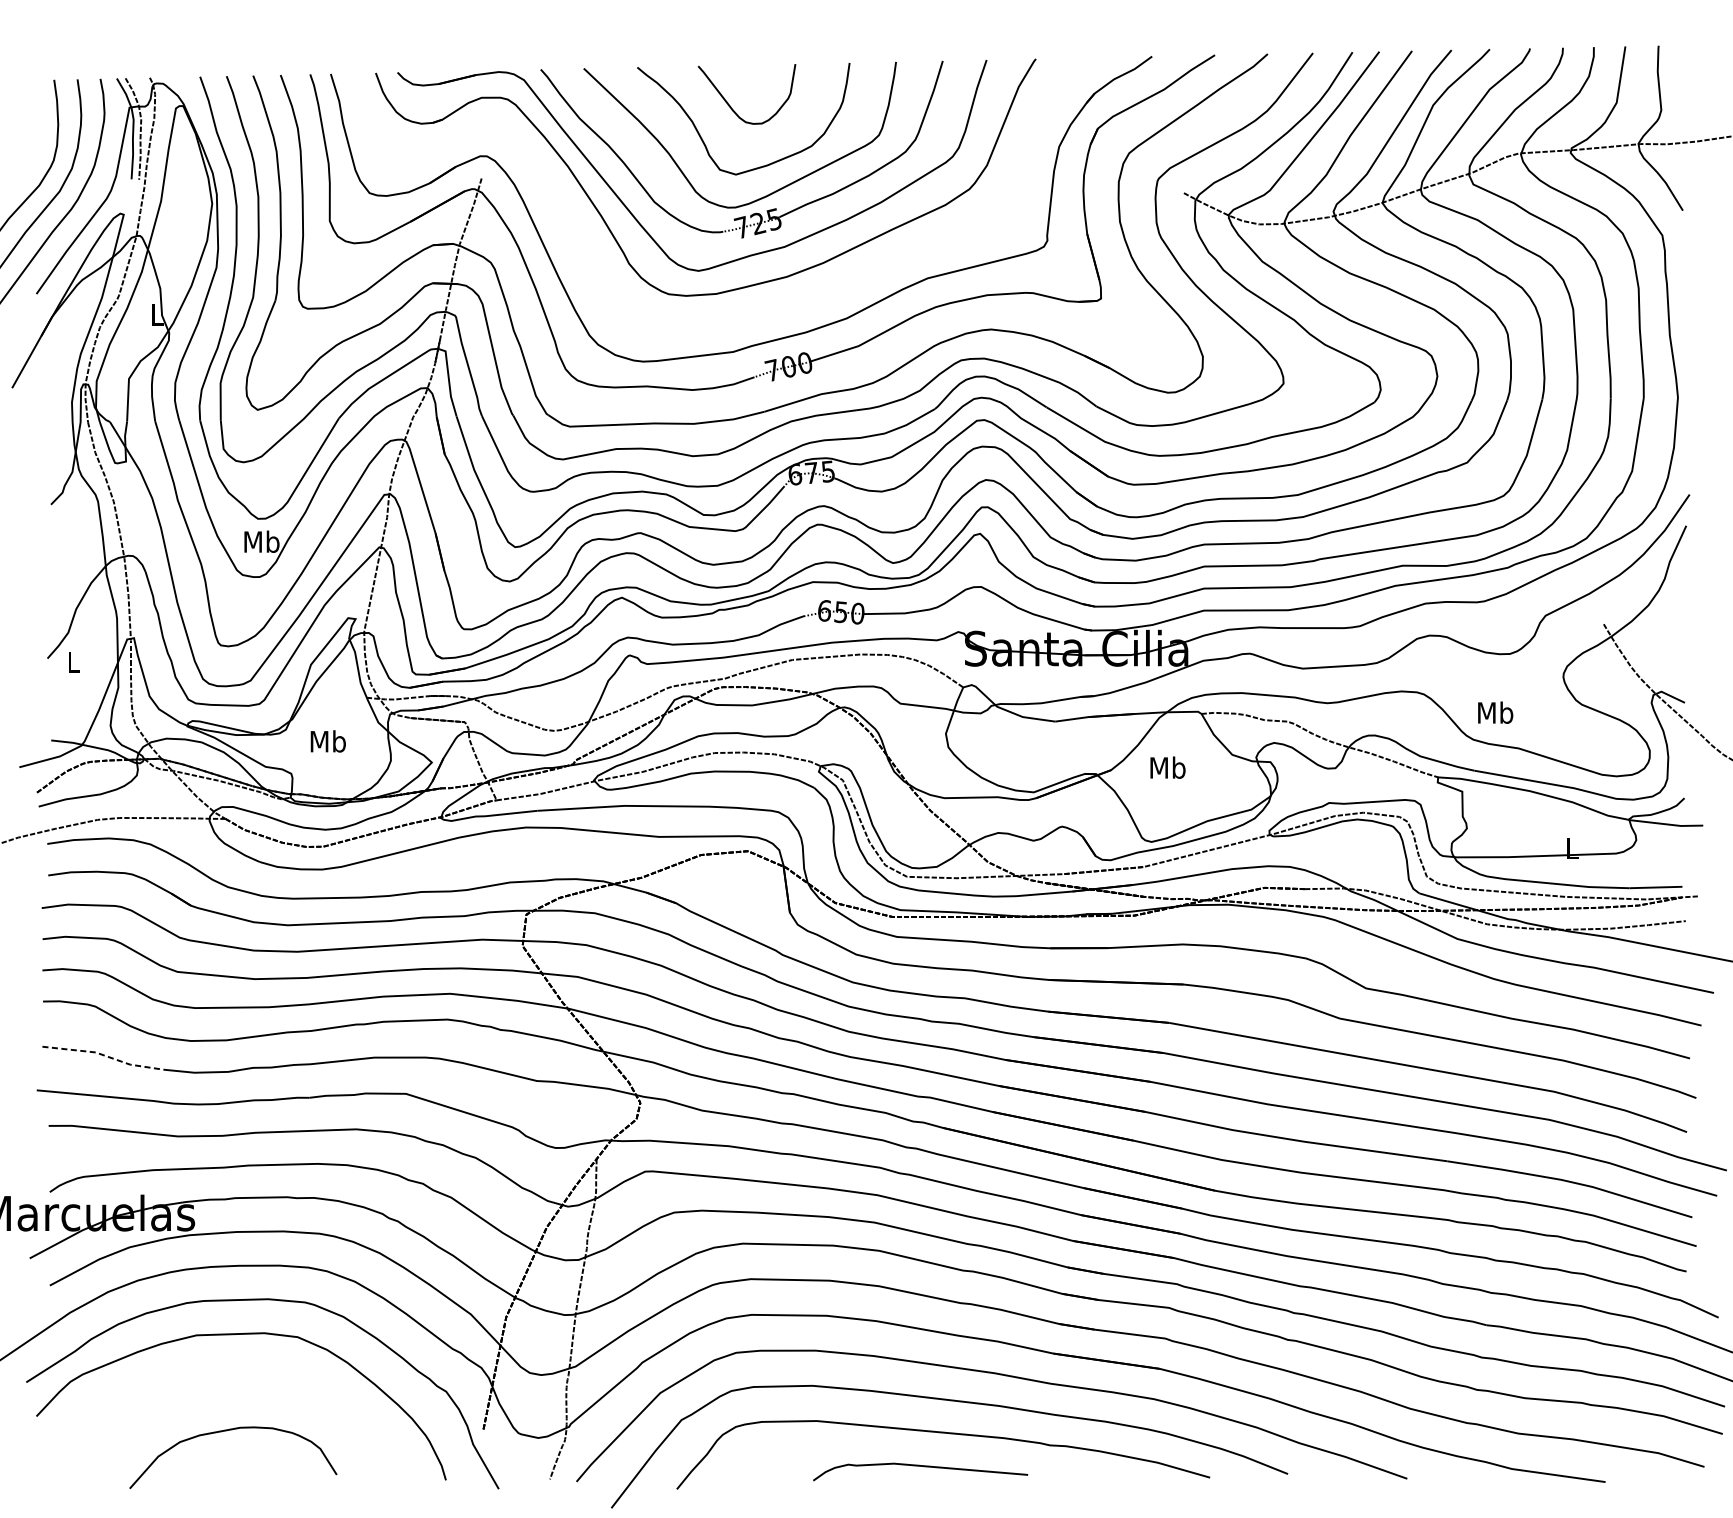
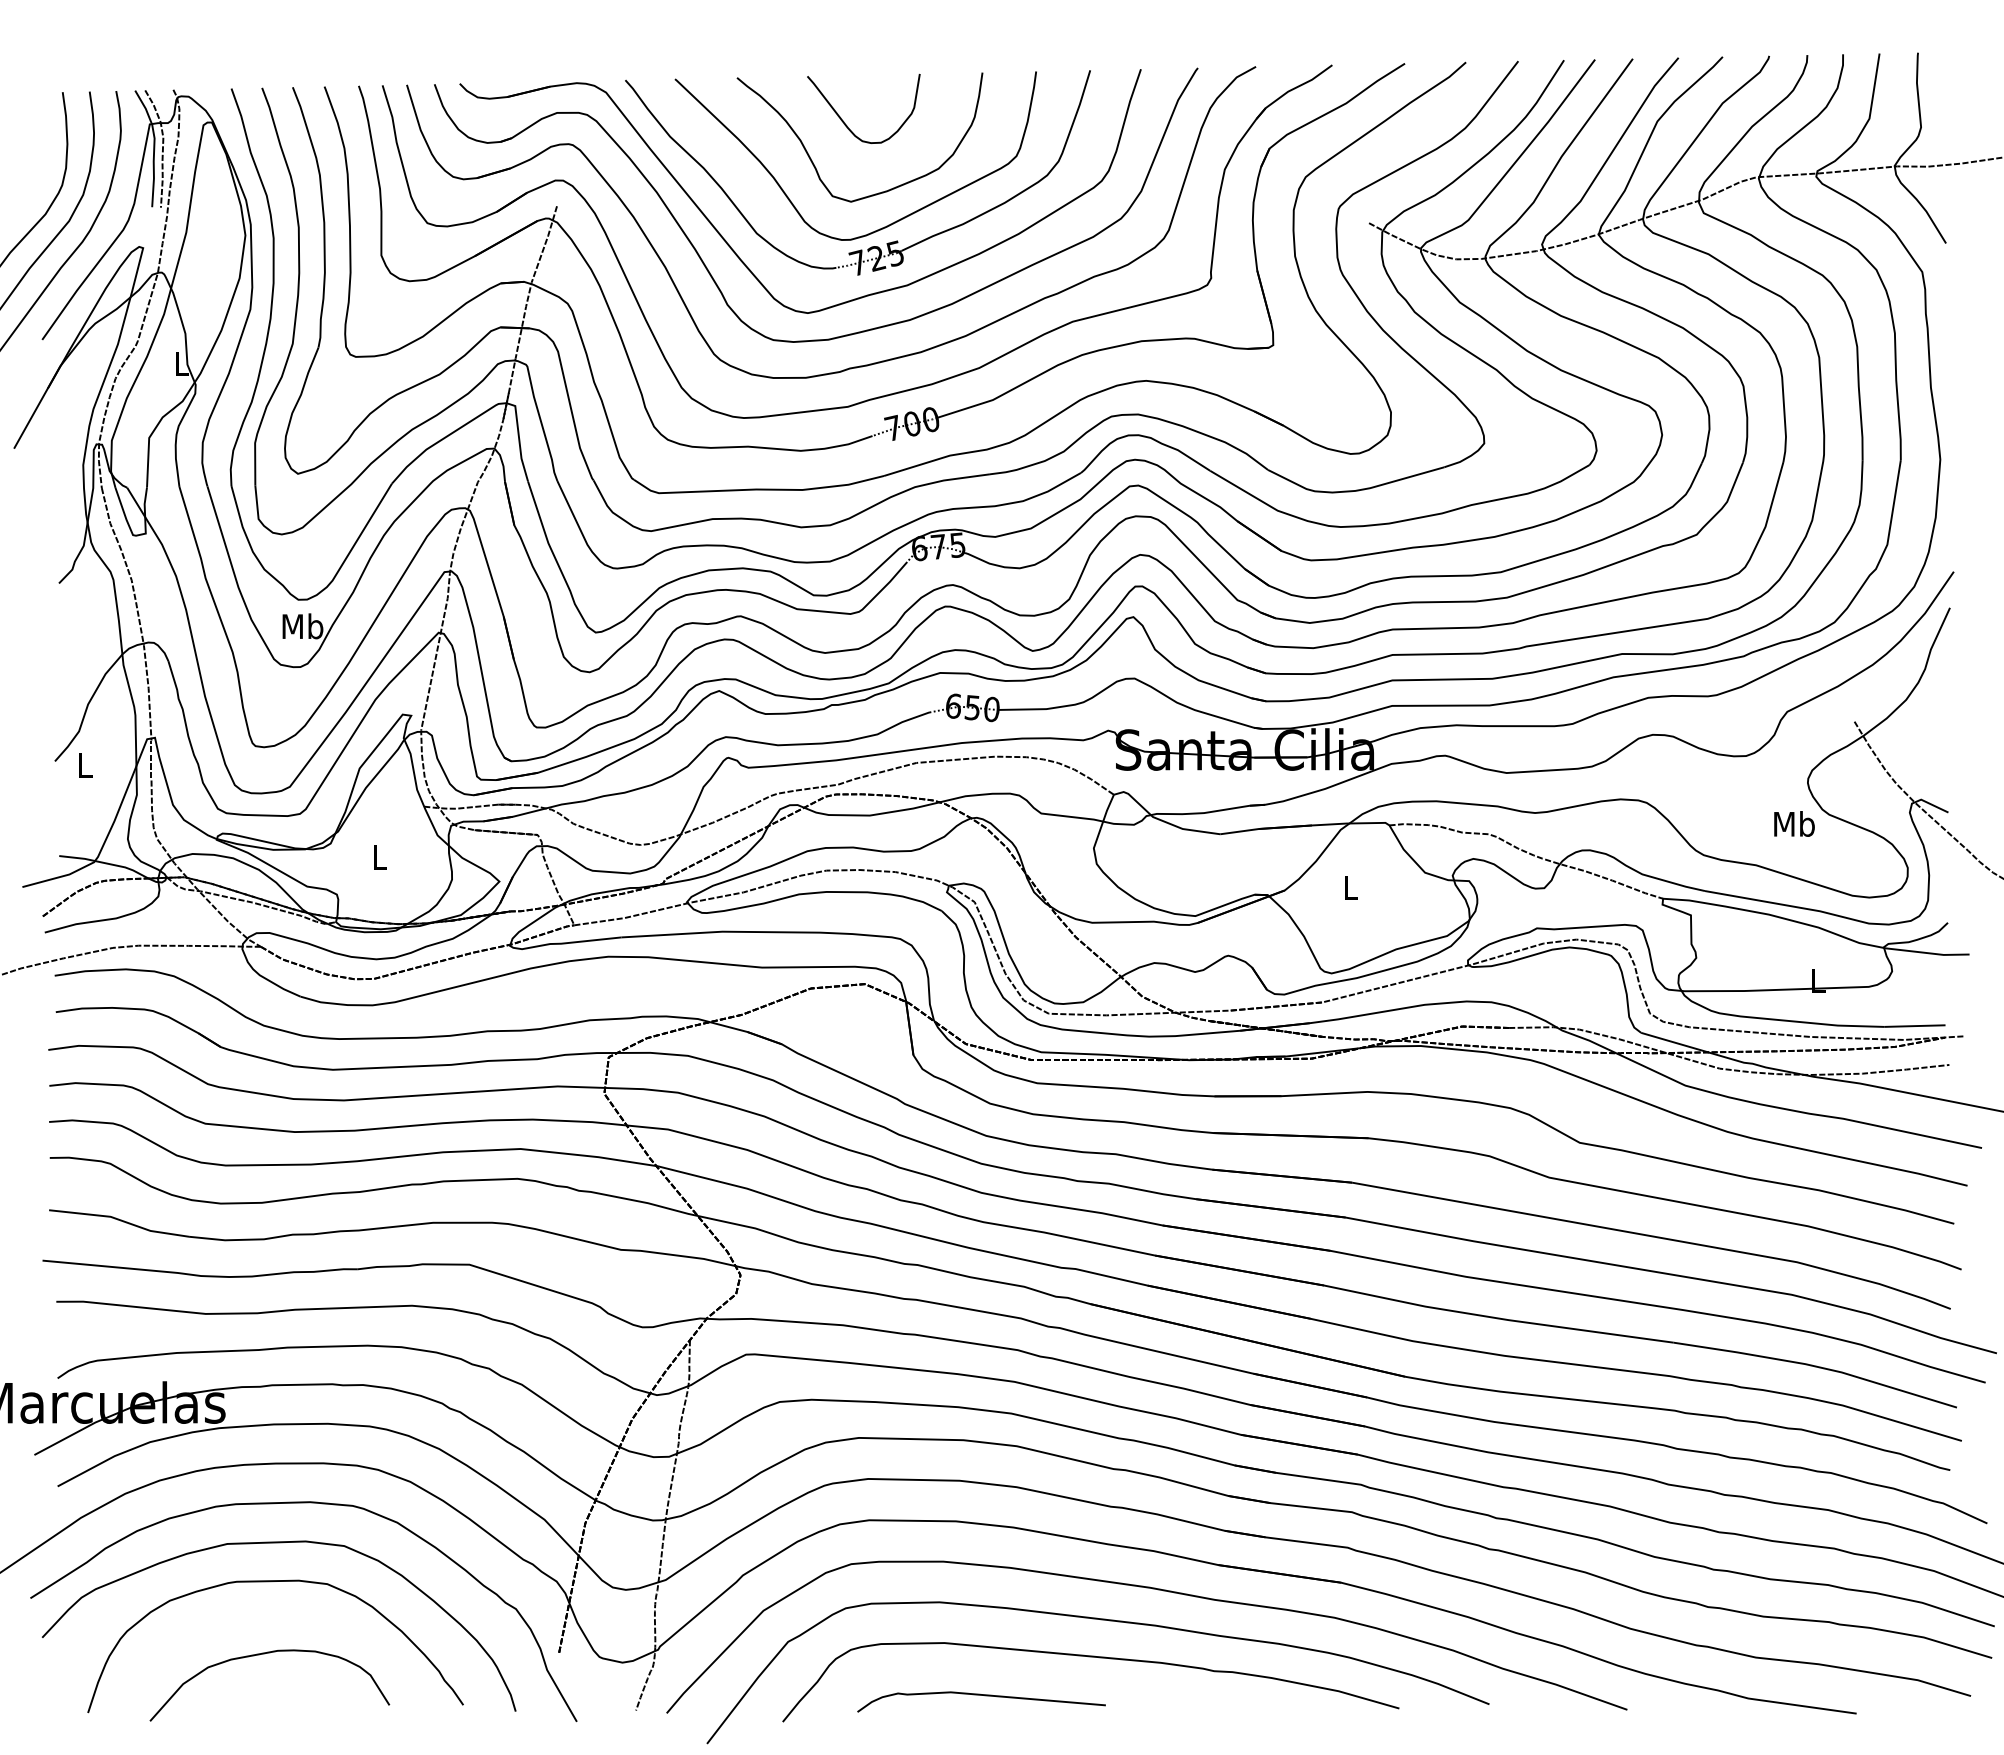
part: (743, 316) -> (859, 365), added
text: (1495, 712) -> (1794, 823), moved
text: (328, 741) -> (379, 857), Mb -> L
text: (1167, 767) -> (1350, 887), Mb -> L
line: (103, 1055) -> (119, 1220), dashed -> solid
curve: (234, 1368) -> (271, 1582), added
curve: (923, 1467) -> (984, 1696), moved

